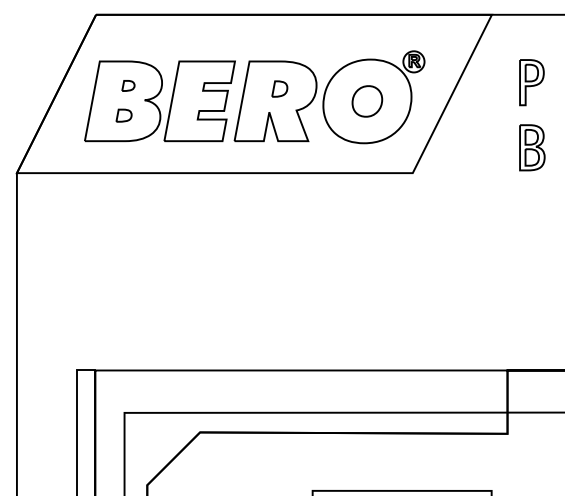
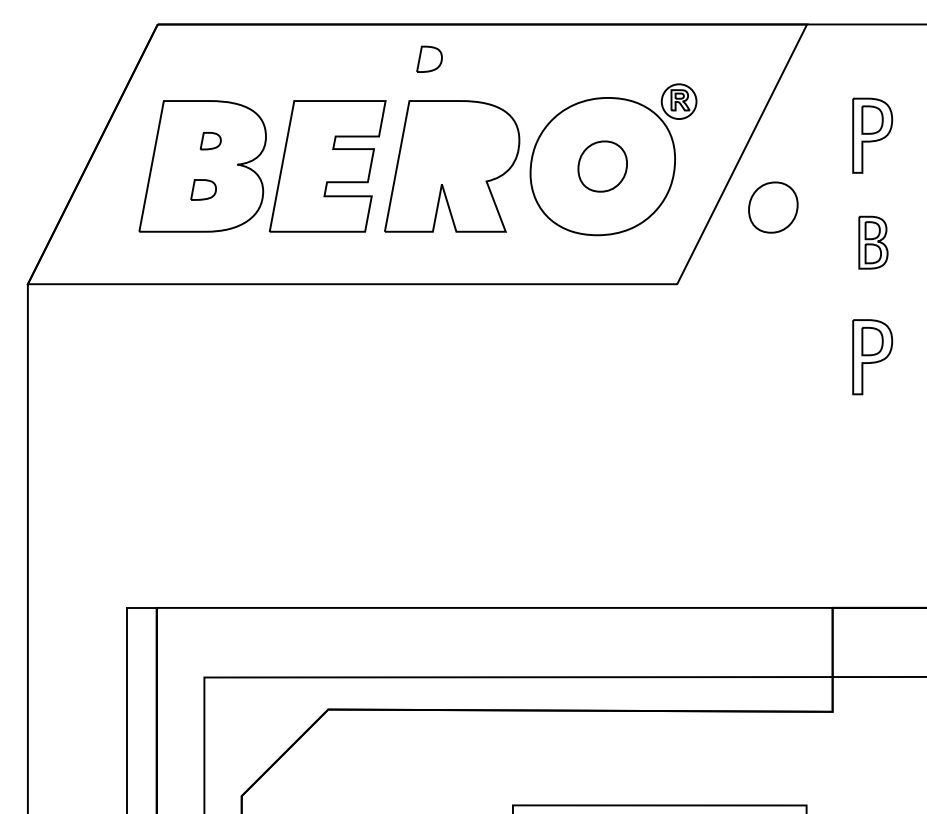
part: (279, 88) -> (429, 58), moved
part: (471, 126) -> (773, 207), added
part: (532, 147) -> (873, 242), size x0.7
part: (531, 217) -> (871, 356), added

